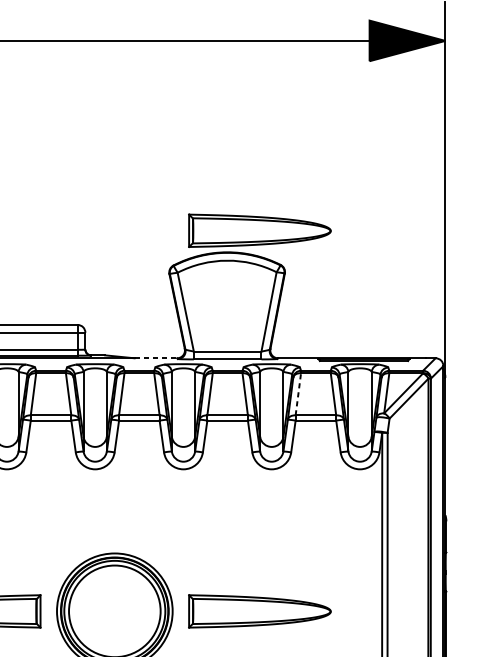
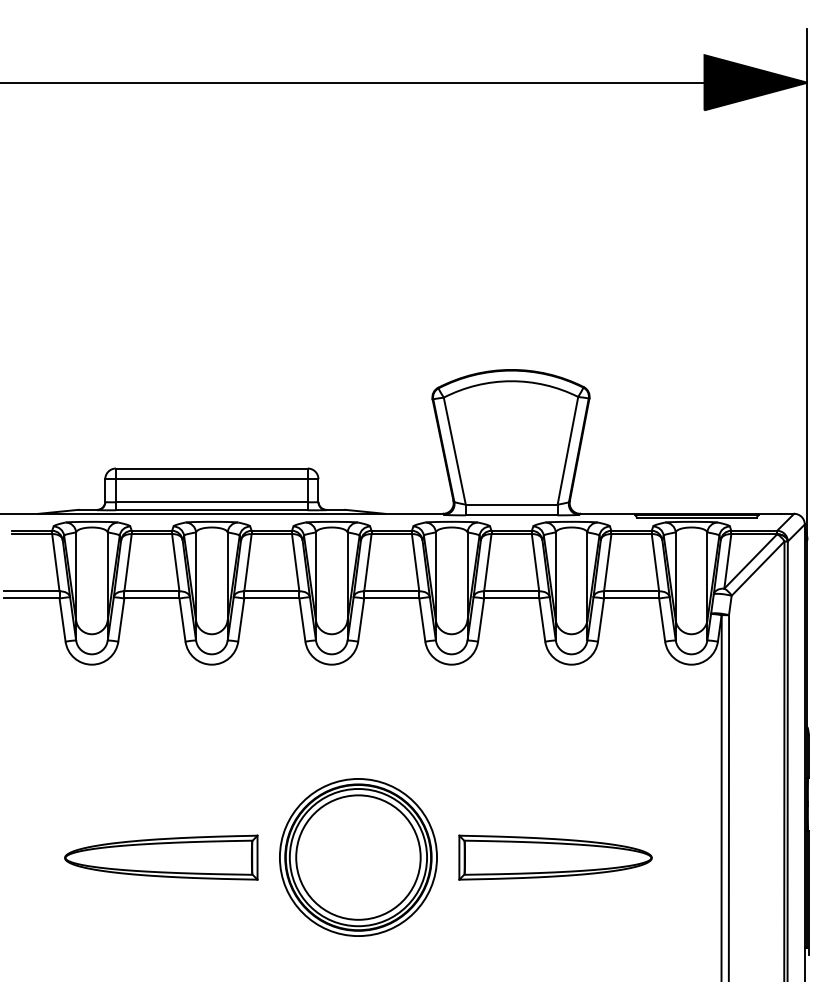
part: (259, 230) -> (555, 340), removed
line: (156, 358) -> (414, 513), dashed -> solid
line: (298, 394) -> (607, 562), dashed -> solid

